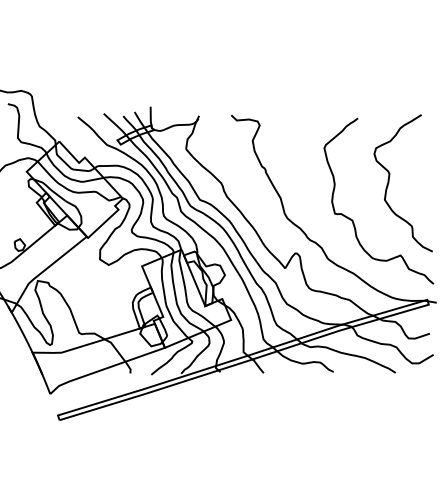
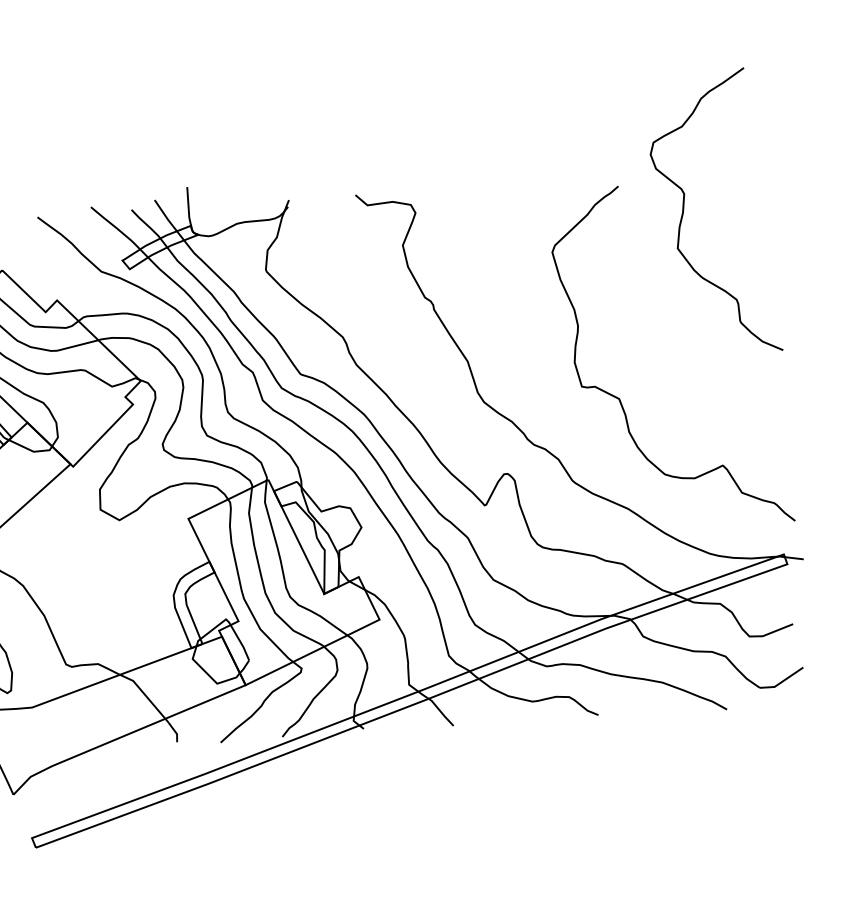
curve: (389, 183) -> (685, 214), moved

